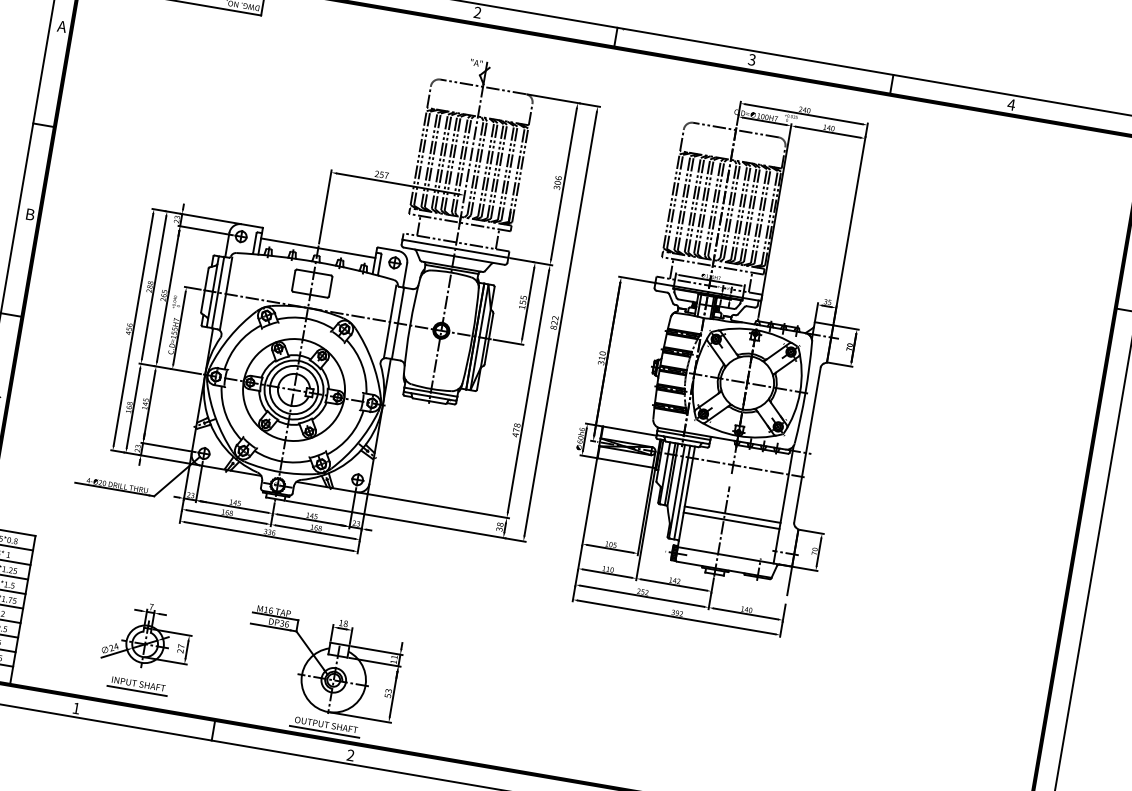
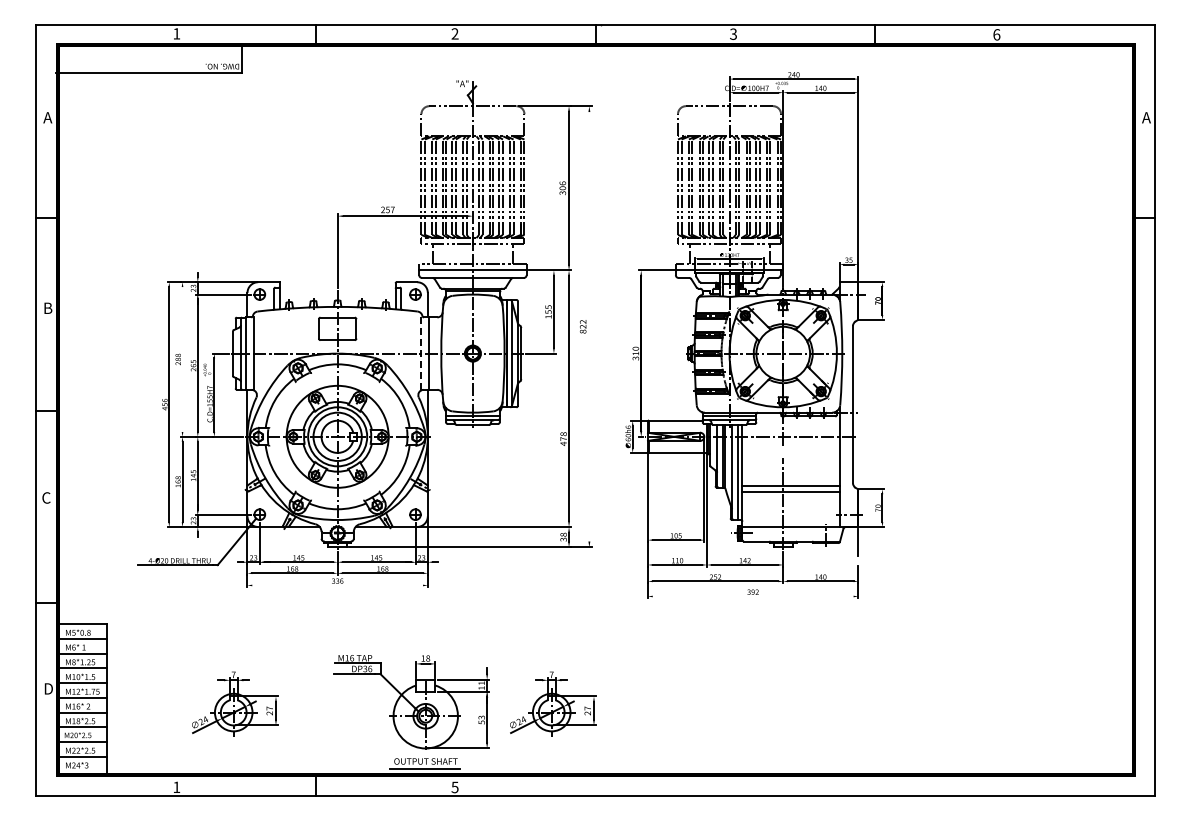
text: (1011, 104) -> (996, 34), 4 -> 6
line: (318, 247) -> (337, 292), removed
line: (154, 287) -> (182, 359), removed
line: (389, 321) -> (420, 353), solid -> dashed
line: (560, 323) -> (589, 326), removed
line: (268, 536) -> (337, 585), removed
line: (676, 617) -> (752, 596), removed
part: (137, 685) -> (233, 754), removed
part: (461, 689) -> (553, 703), added
text: (350, 755) -> (454, 787), 2 -> 5

